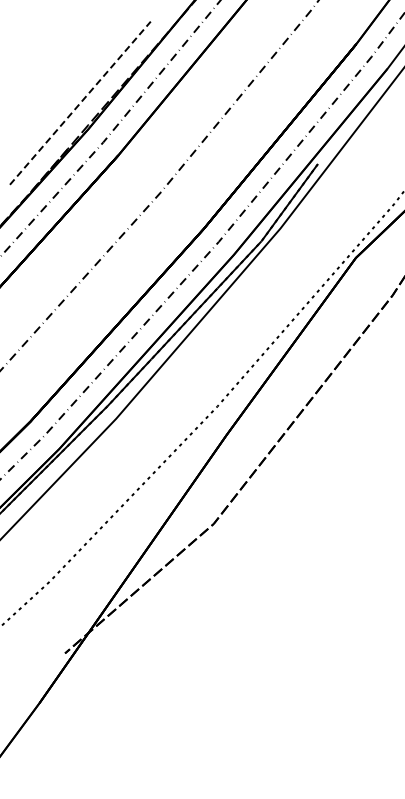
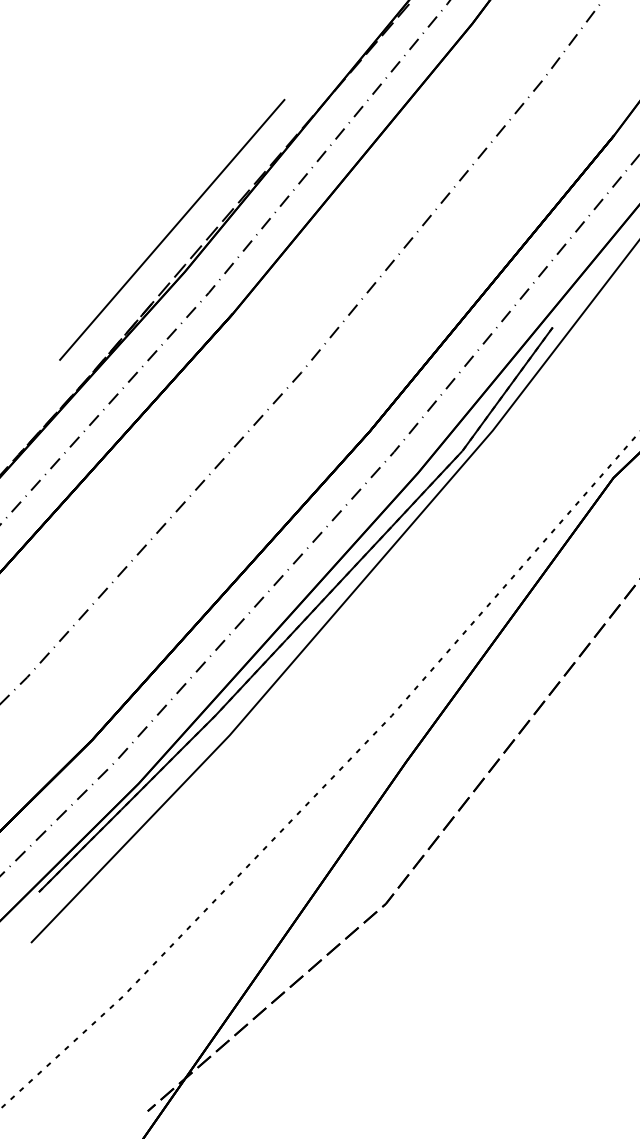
line: (80, 103) -> (172, 230), dashed -> solid

